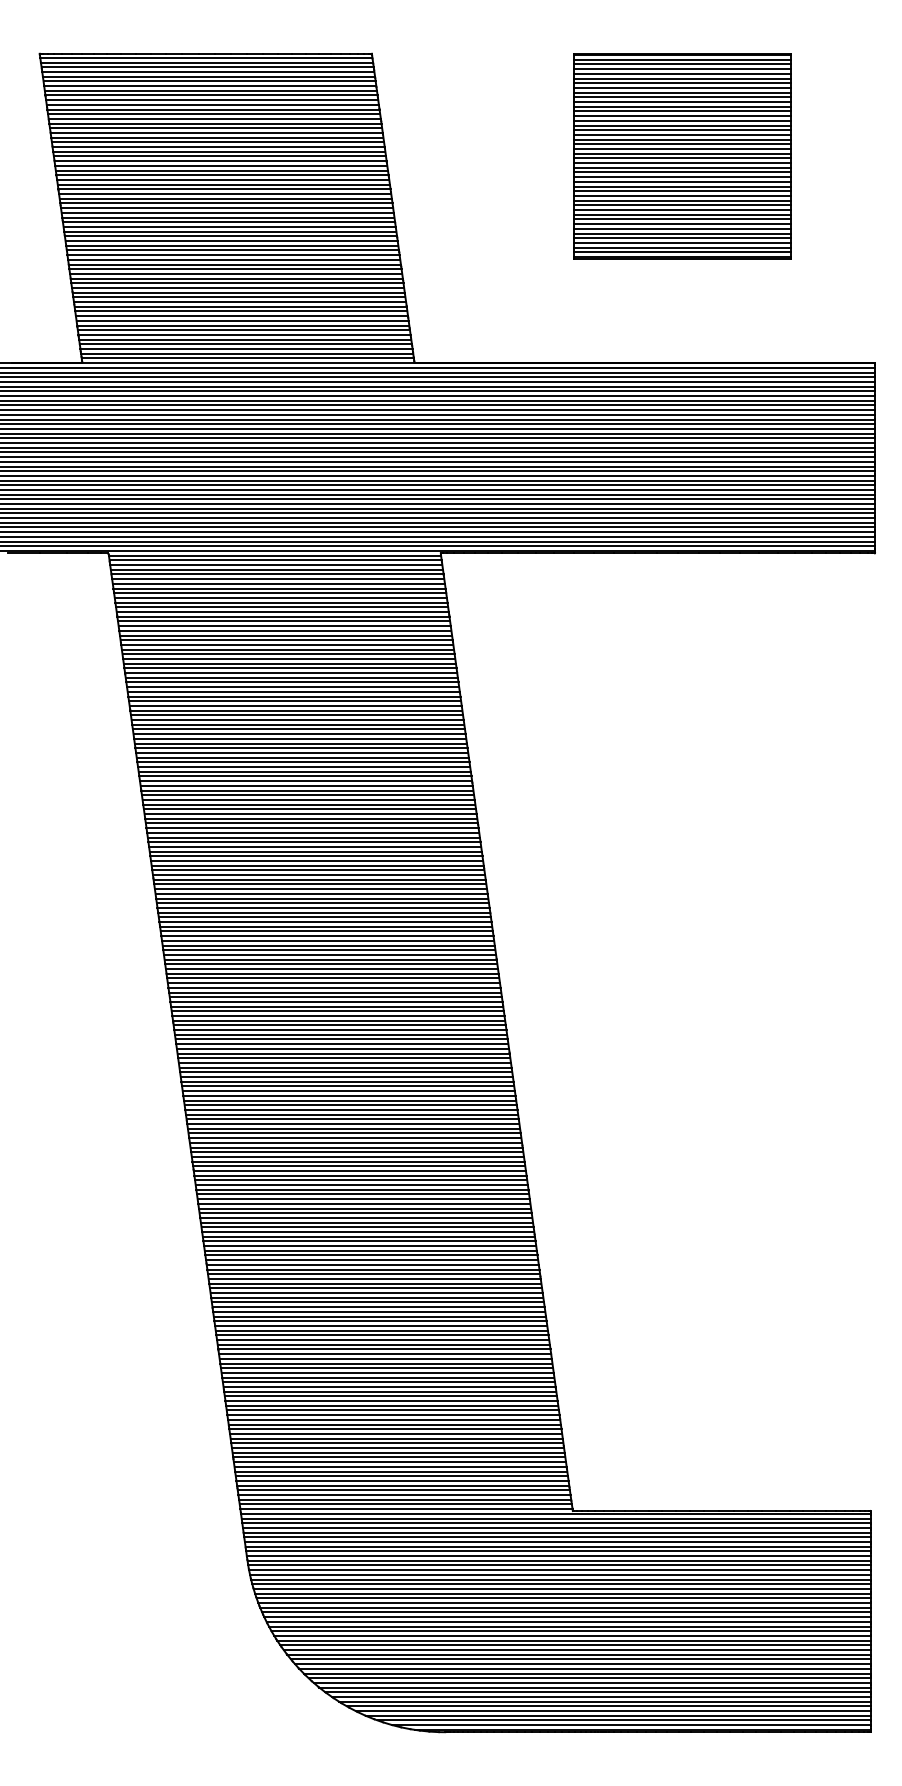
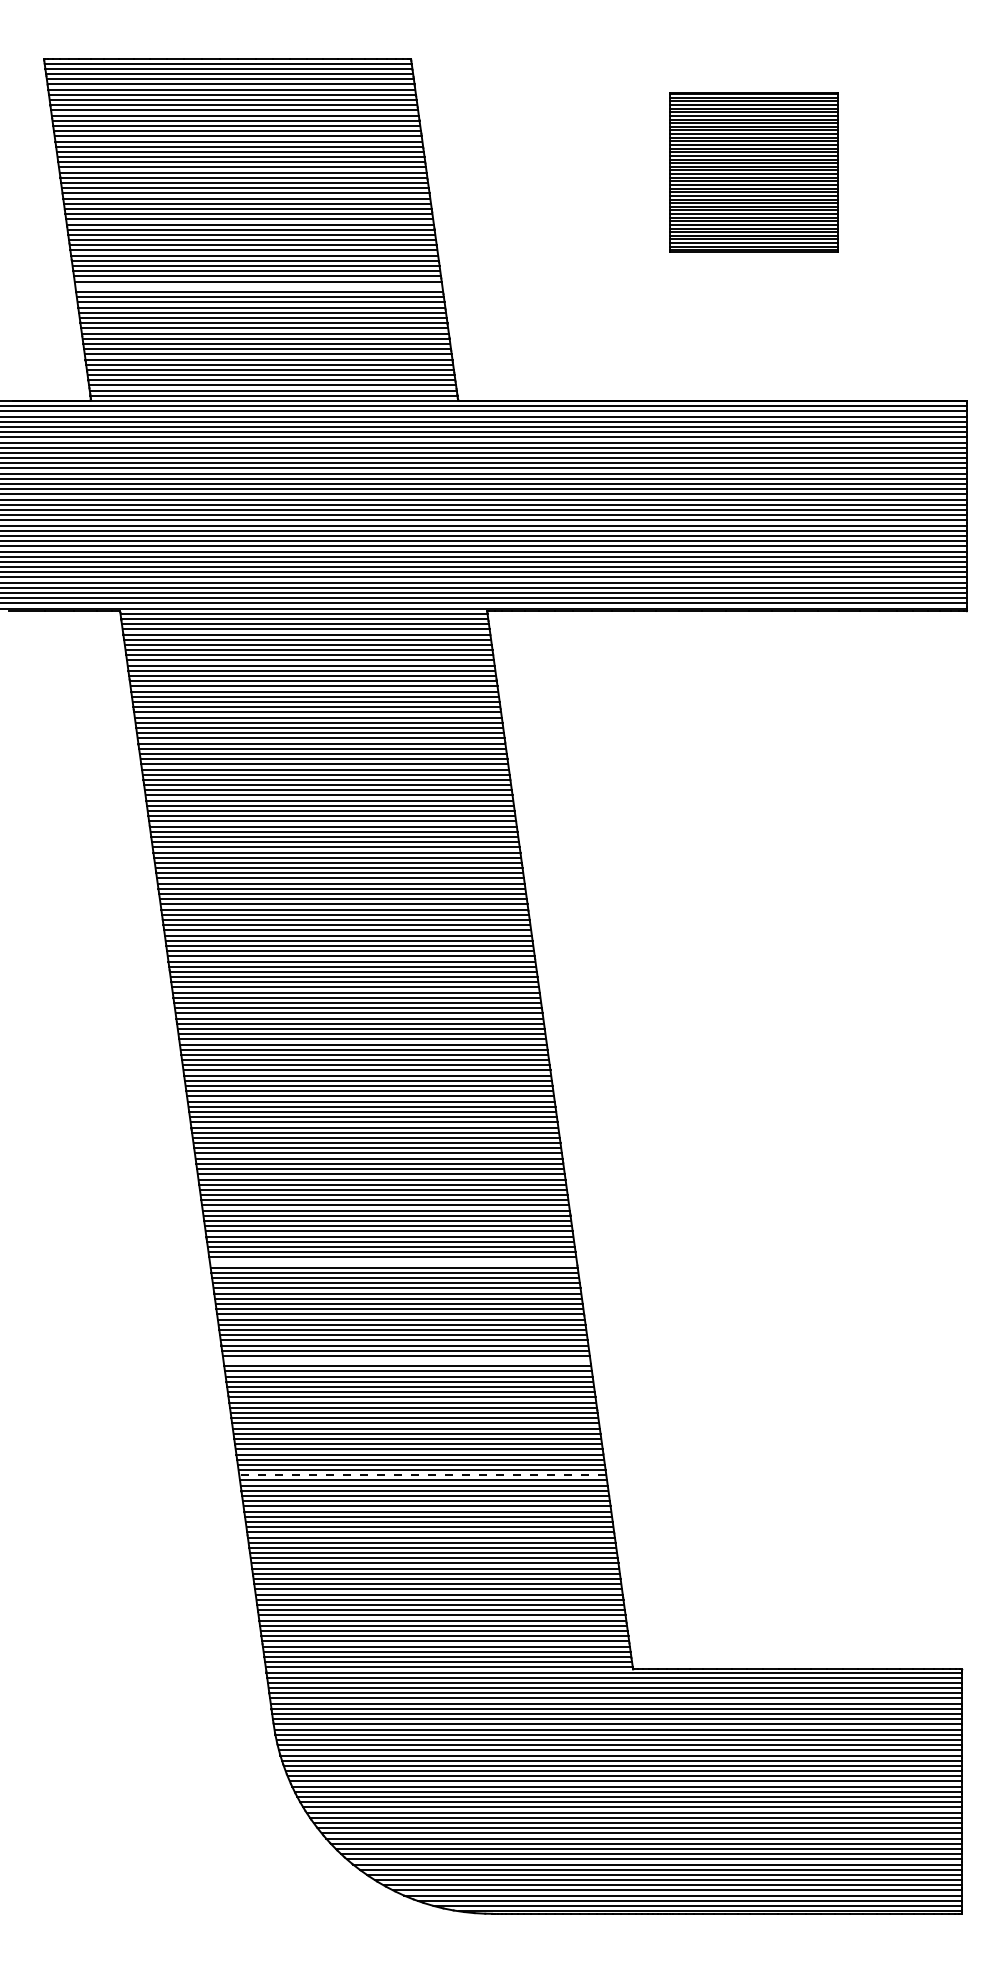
part: (681, 156) -> (753, 172), size x0.7
line: (233, 259) -> (258, 286), removed
line: (355, 1142) -> (393, 1262), removed
line: (367, 1232) -> (406, 1361), removed
line: (382, 1335) -> (422, 1475), solid -> dashed

